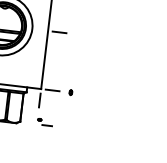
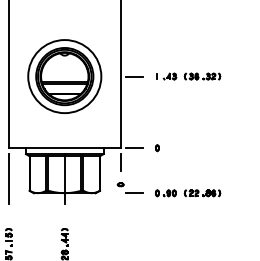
part: (103, 37) -> (188, 76), added
part: (44, 121) -> (129, 187), size x1.43
part: (91, 132) -> (188, 193), added

